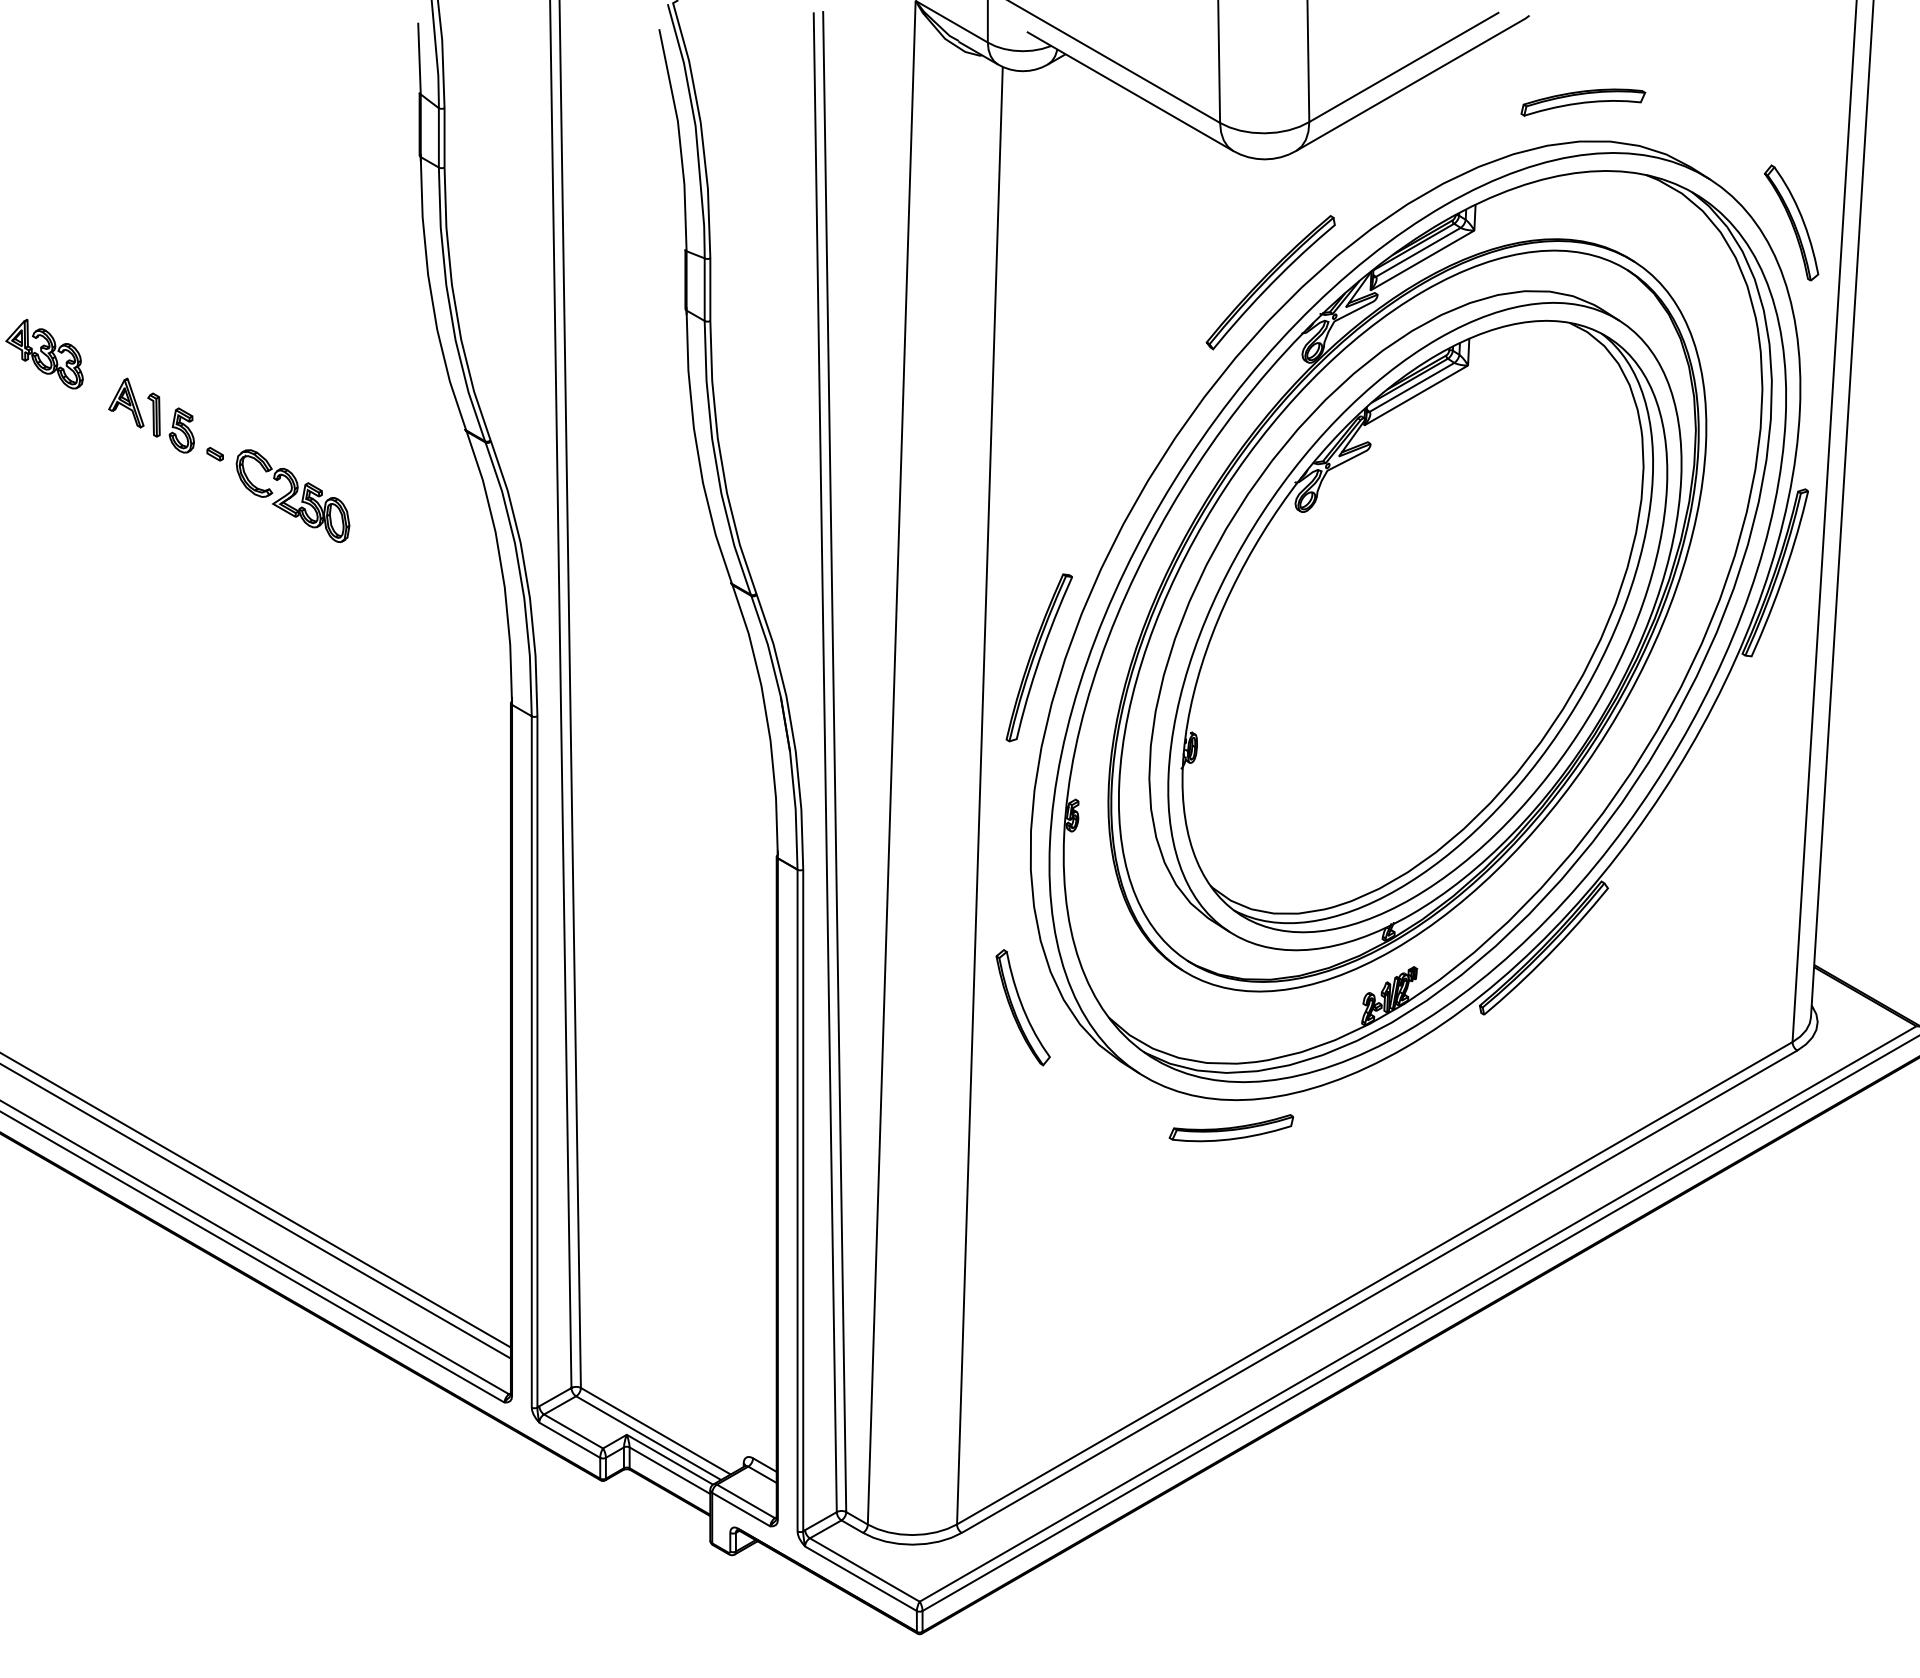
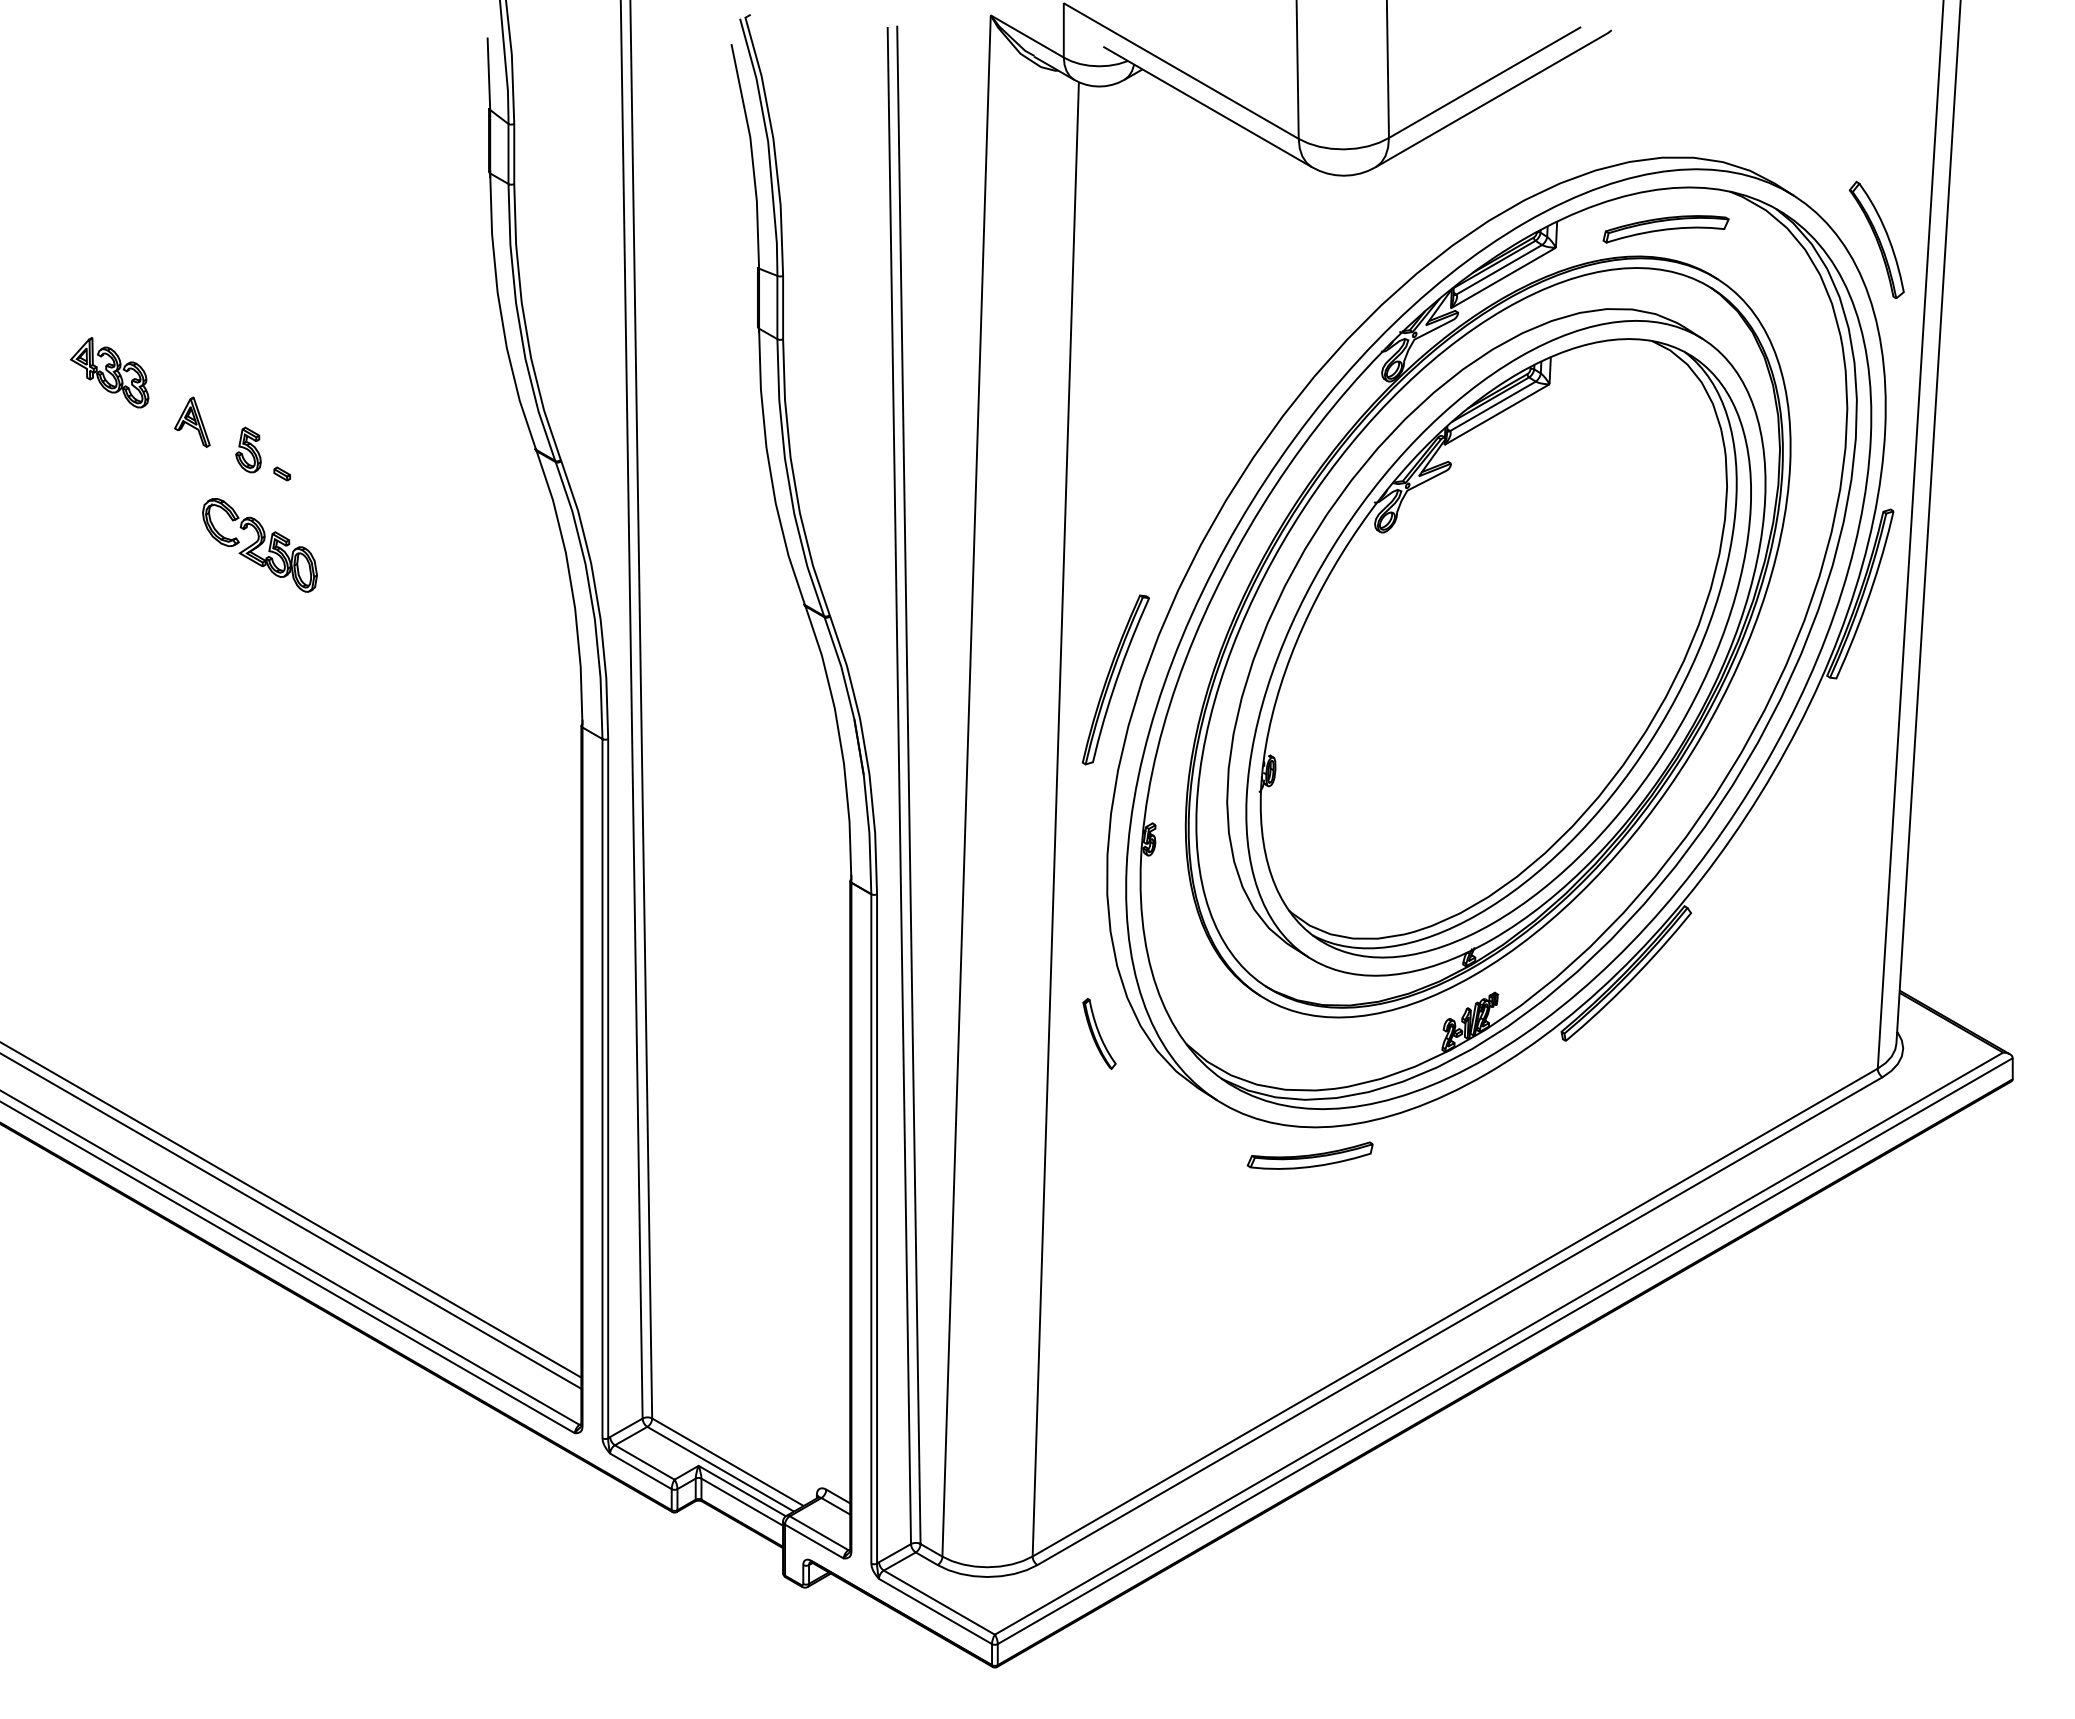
part: (1582, 102) -> (1665, 229), moved
part: (1270, 282) -> (1349, 300), removed
part: (154, 414) -> (220, 433), removed
part: (292, 496) -> (259, 545), moved
part: (1023, 1007) -> (1099, 1033), size x0.6

